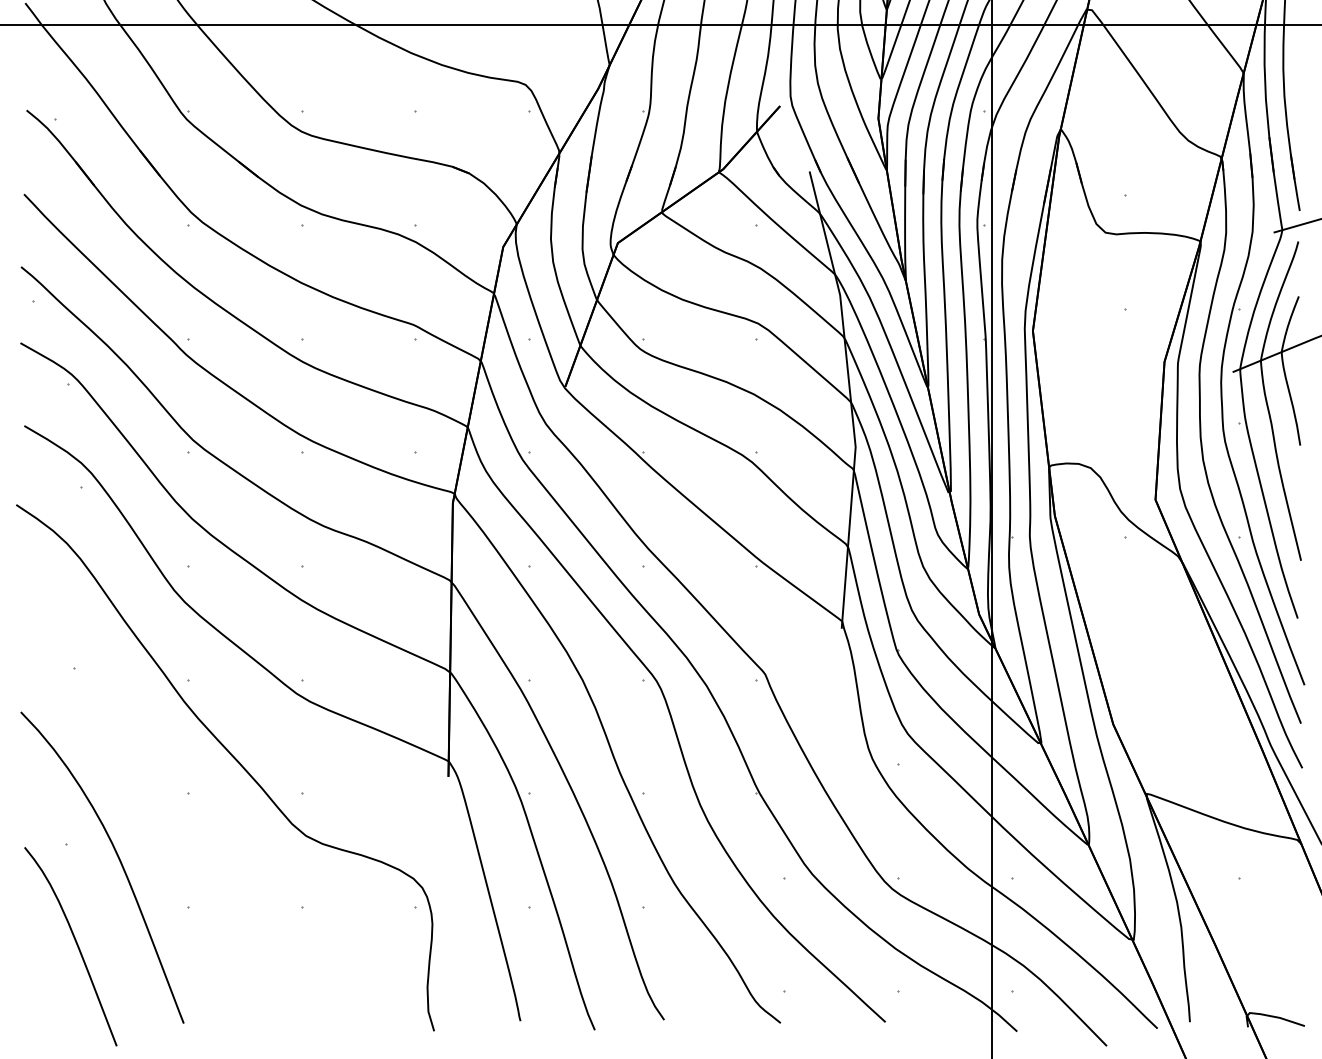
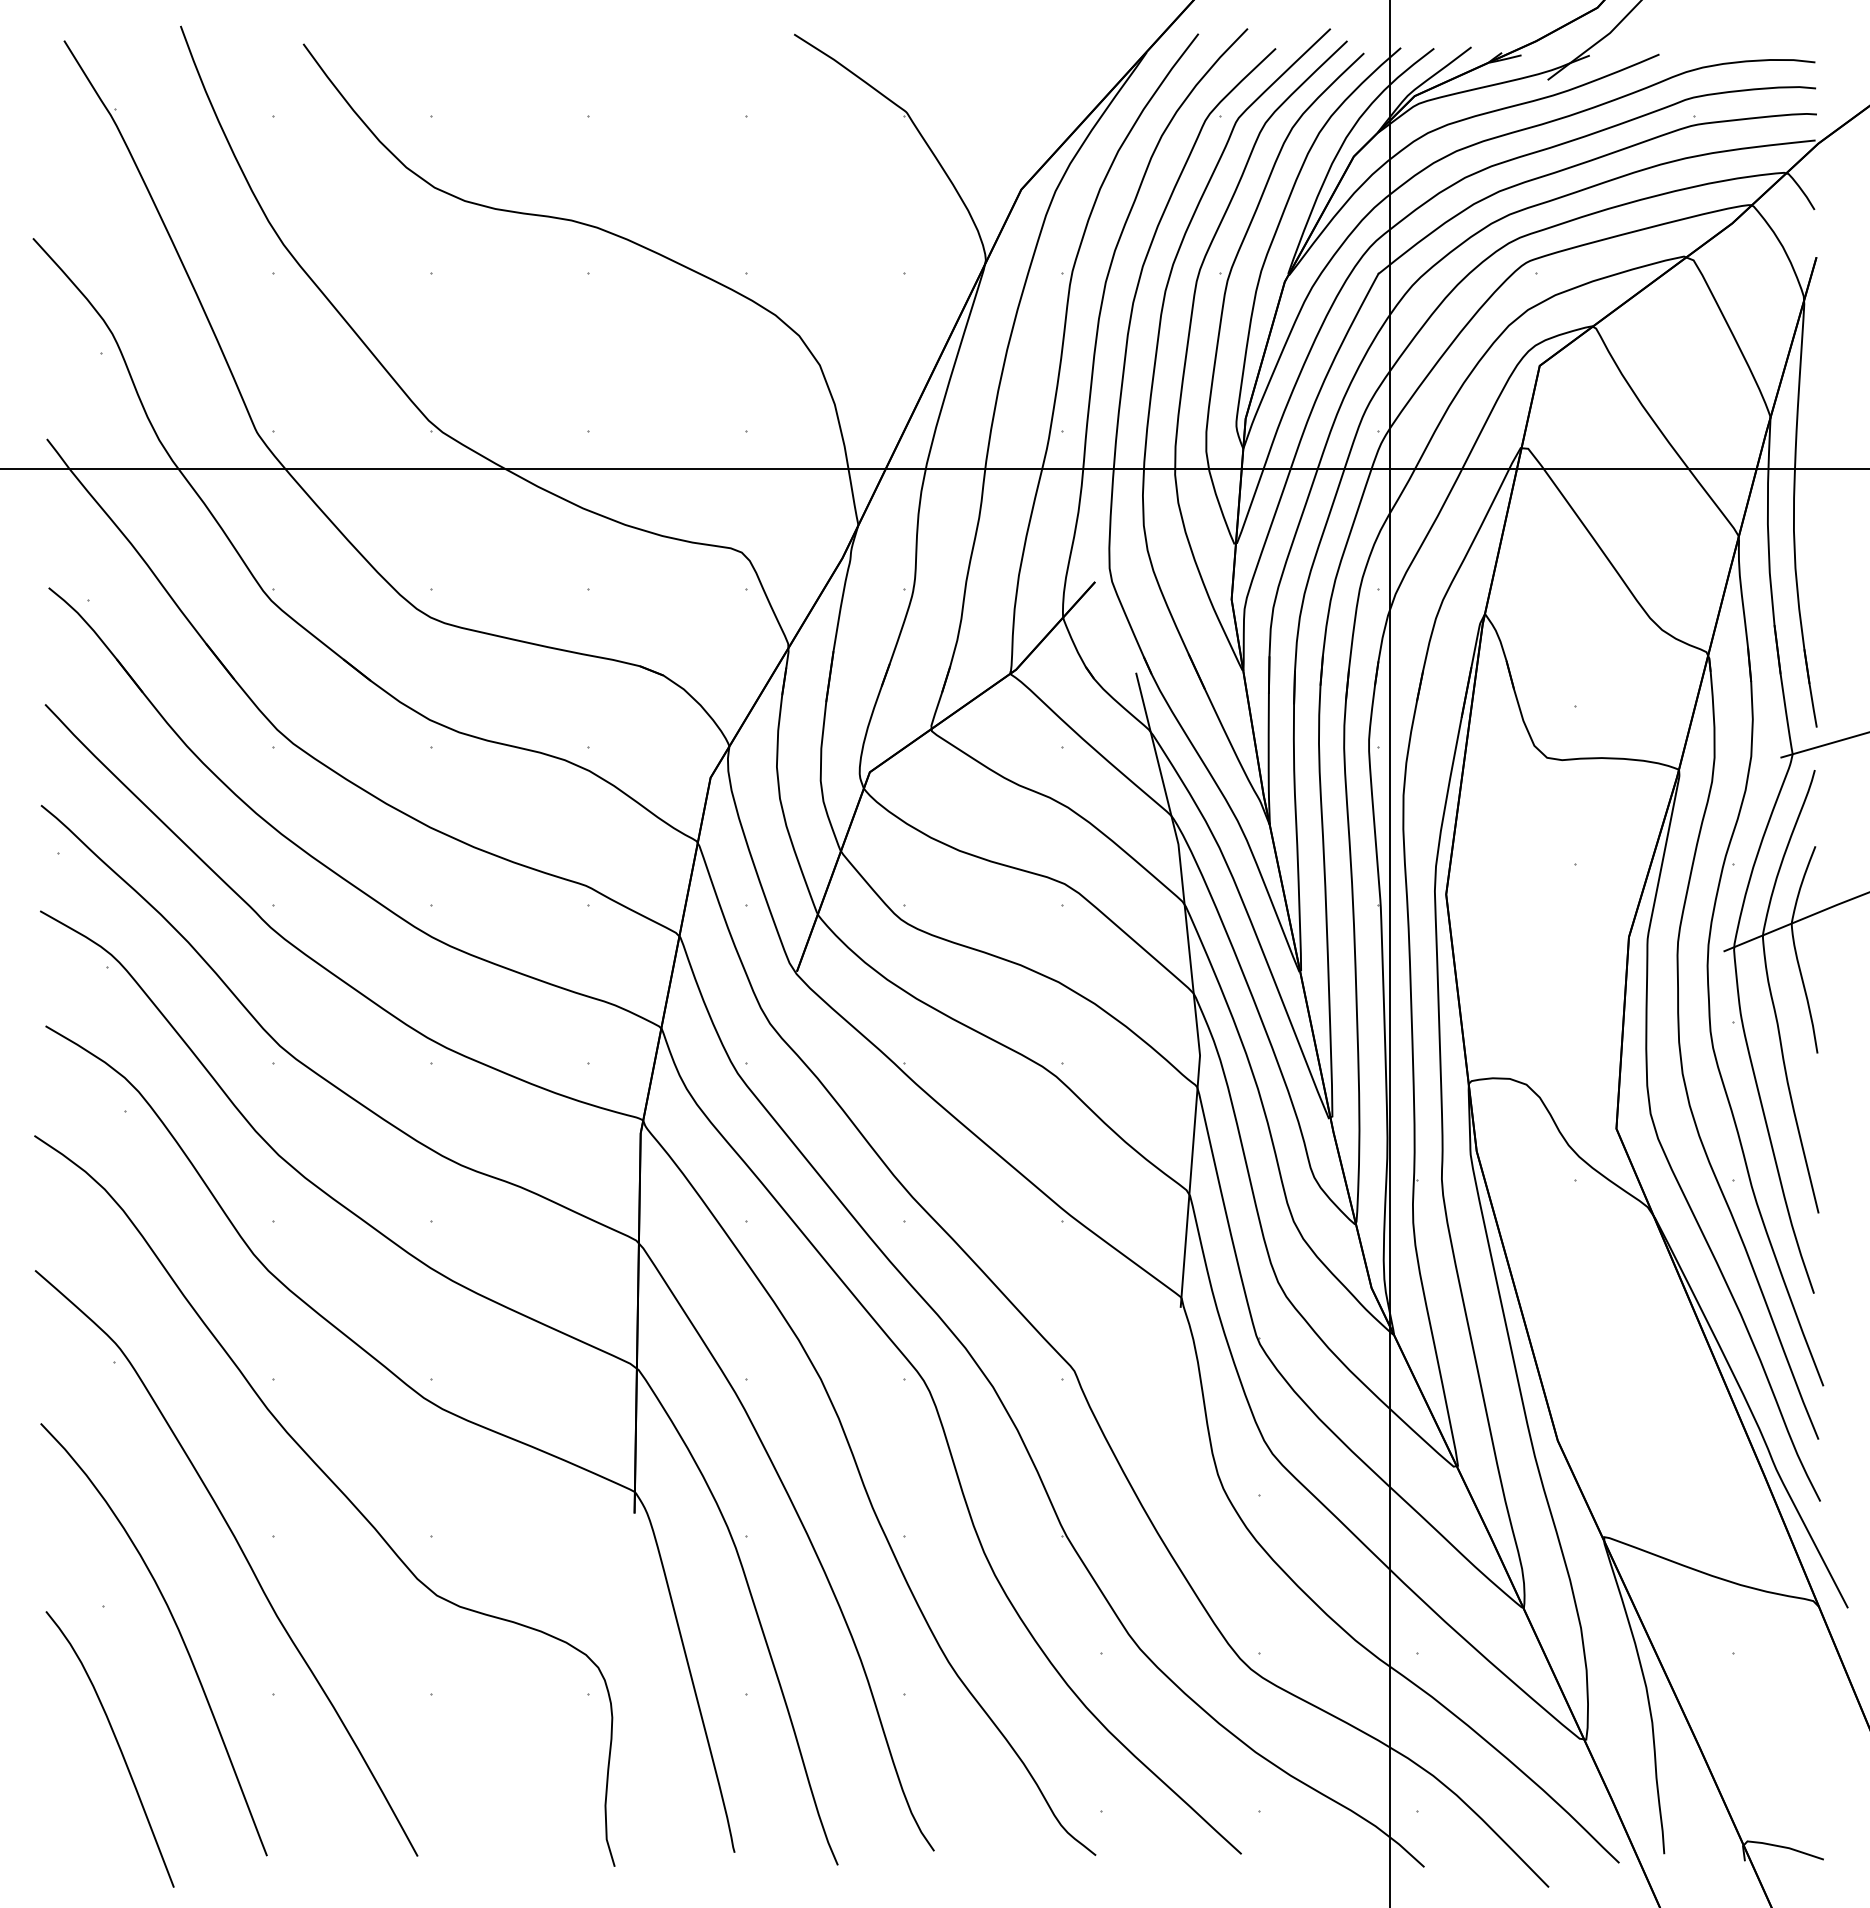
curve: (166, 807) -> (243, 1555), added

